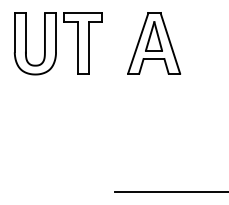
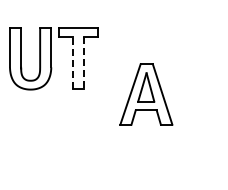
part: (154, 43) -> (146, 94), moved
line: (77, 47) -> (72, 62), solid -> dashed
line: (88, 47) -> (83, 62), solid -> dashed

